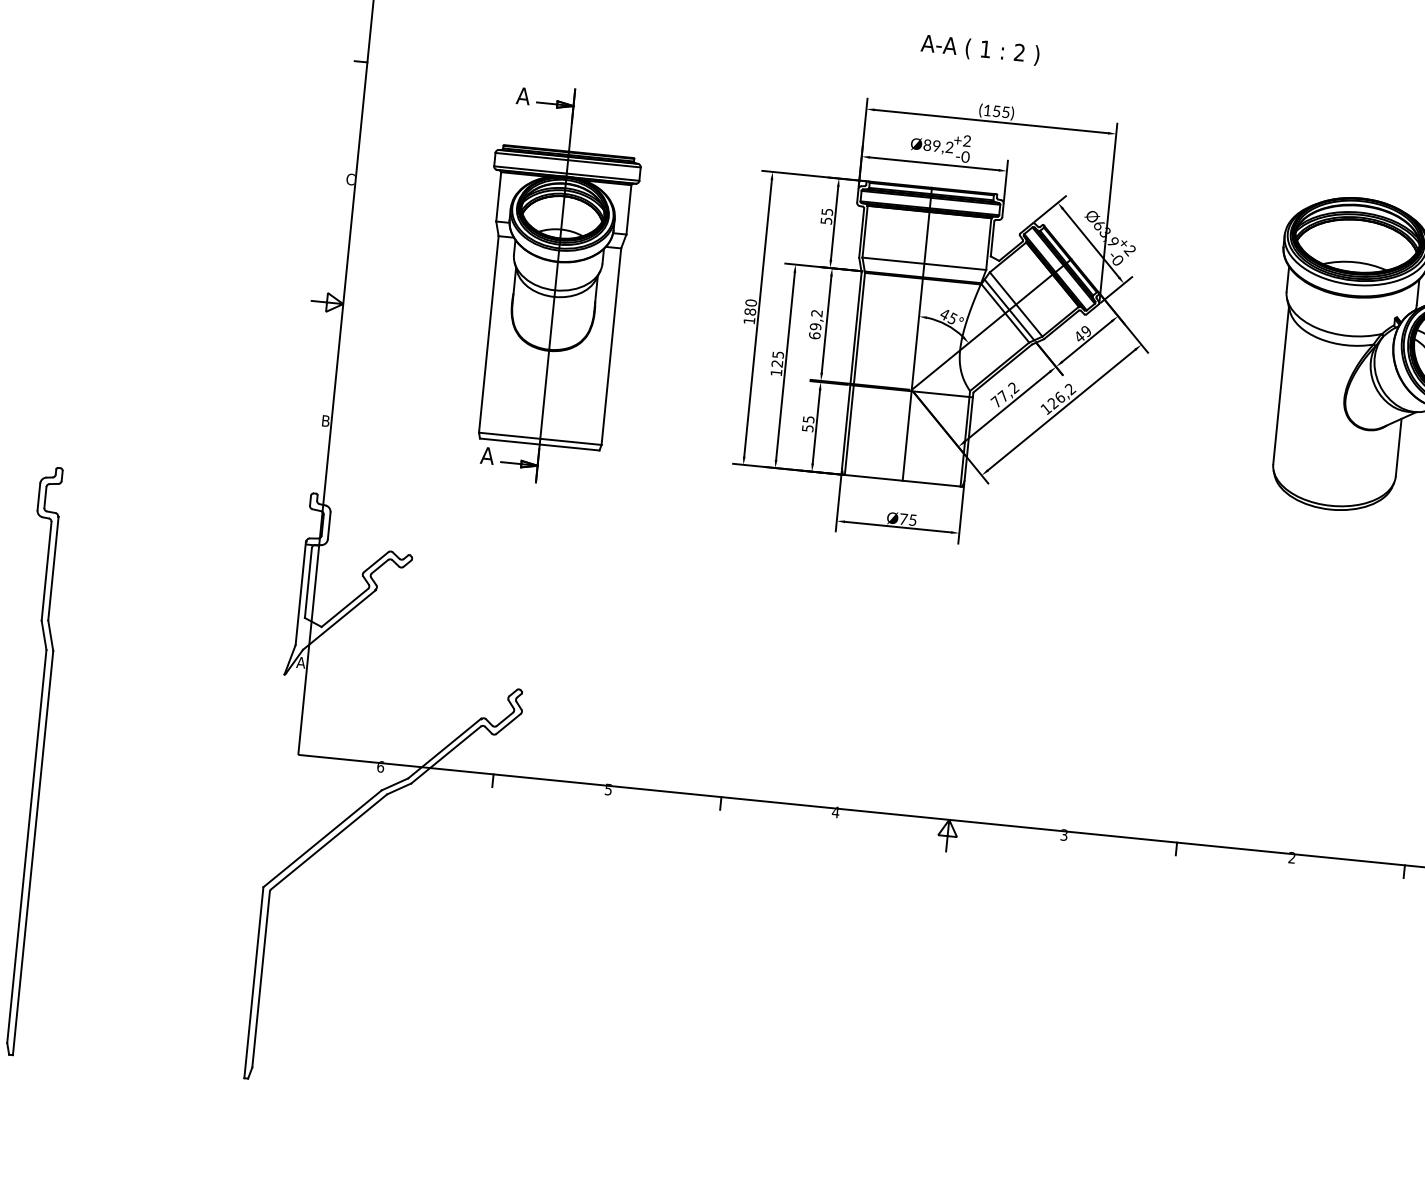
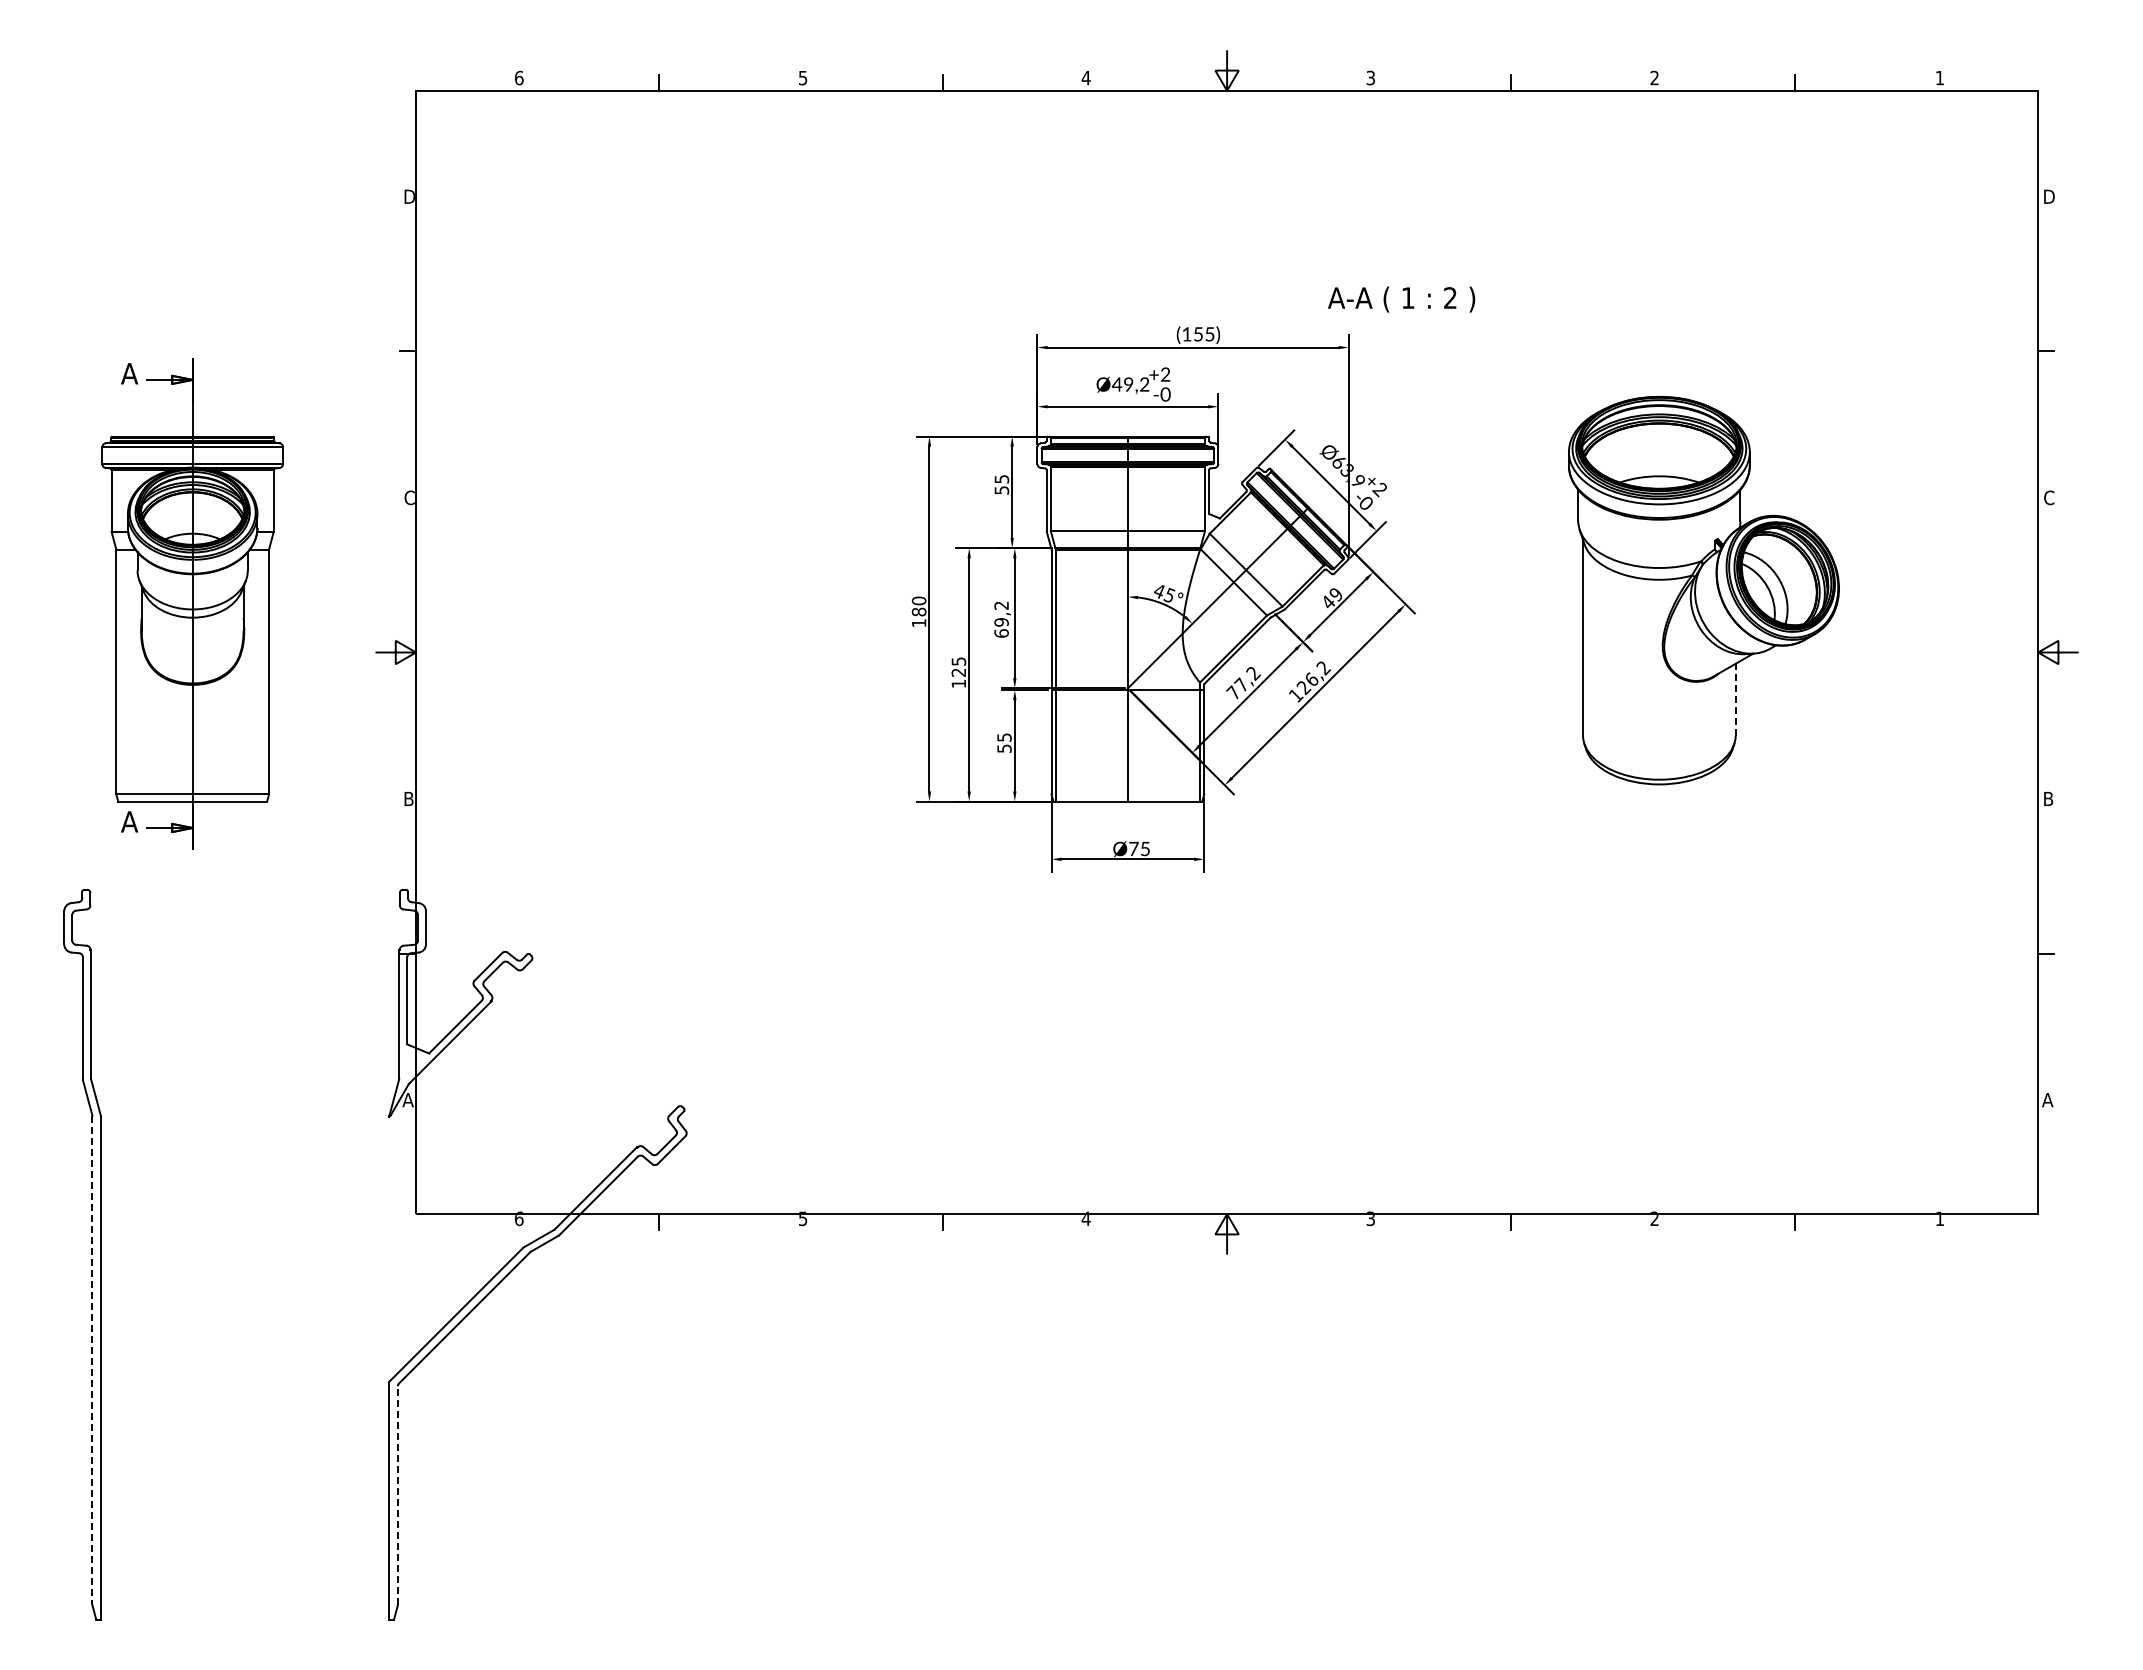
text: (980, 49) -> (1401, 299), moved
text: (926, 145) -> (1116, 384), Ø89,2 -> Ø49,2
part: (555, 285) -> (192, 603), moved
line: (1009, 309) -> (1238, 577), removed
line: (1398, 447) -> (1735, 699), solid -> dashed
line: (26, 846) -> (92, 1360), solid -> dashed
line: (260, 979) -> (397, 1495), solid -> dashed

